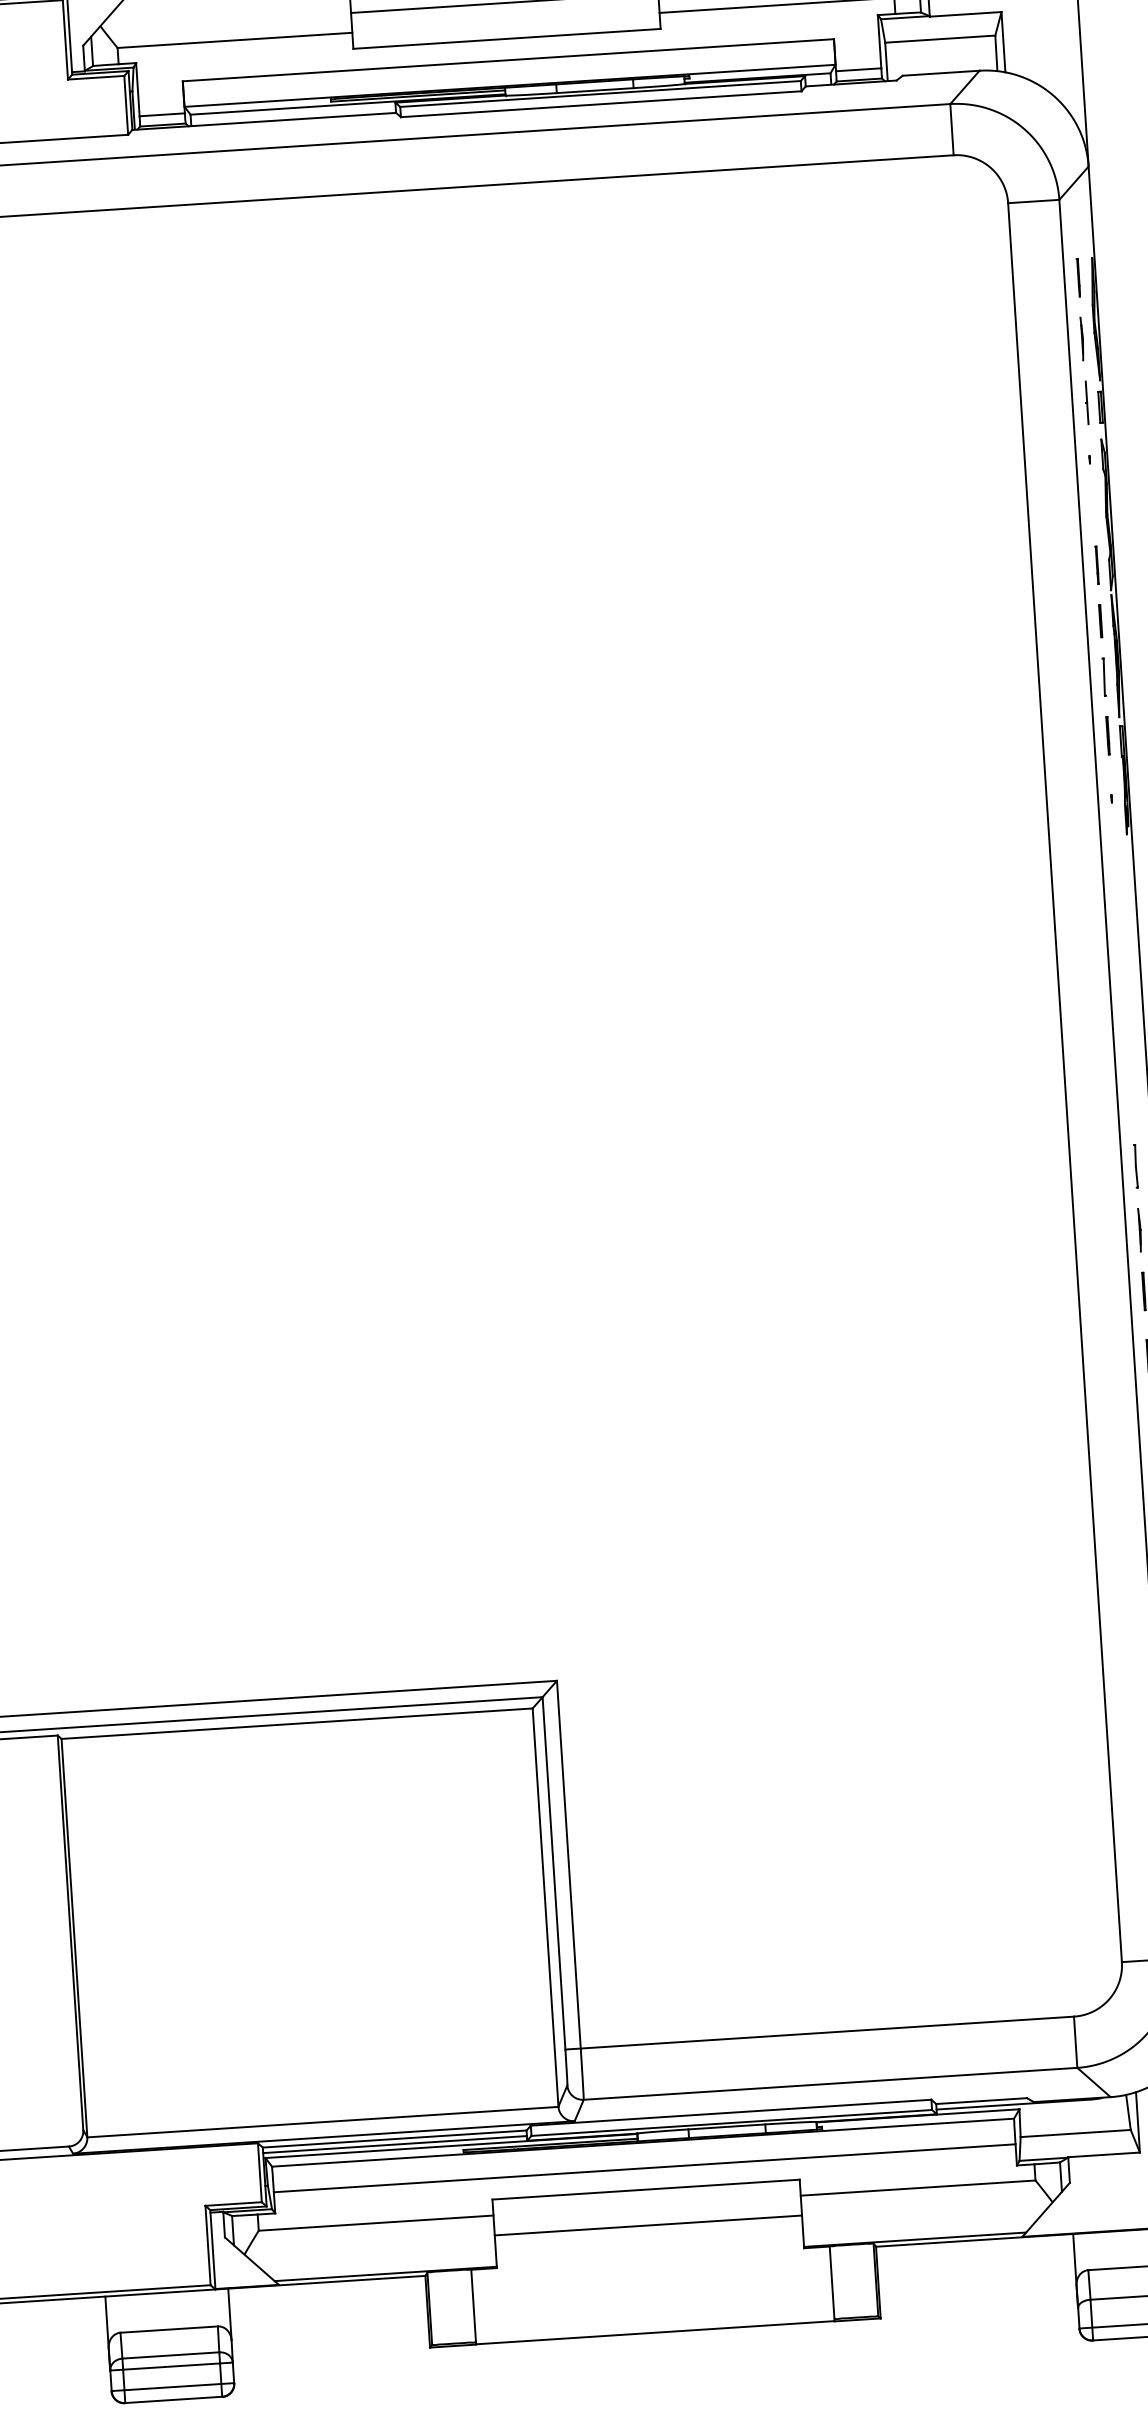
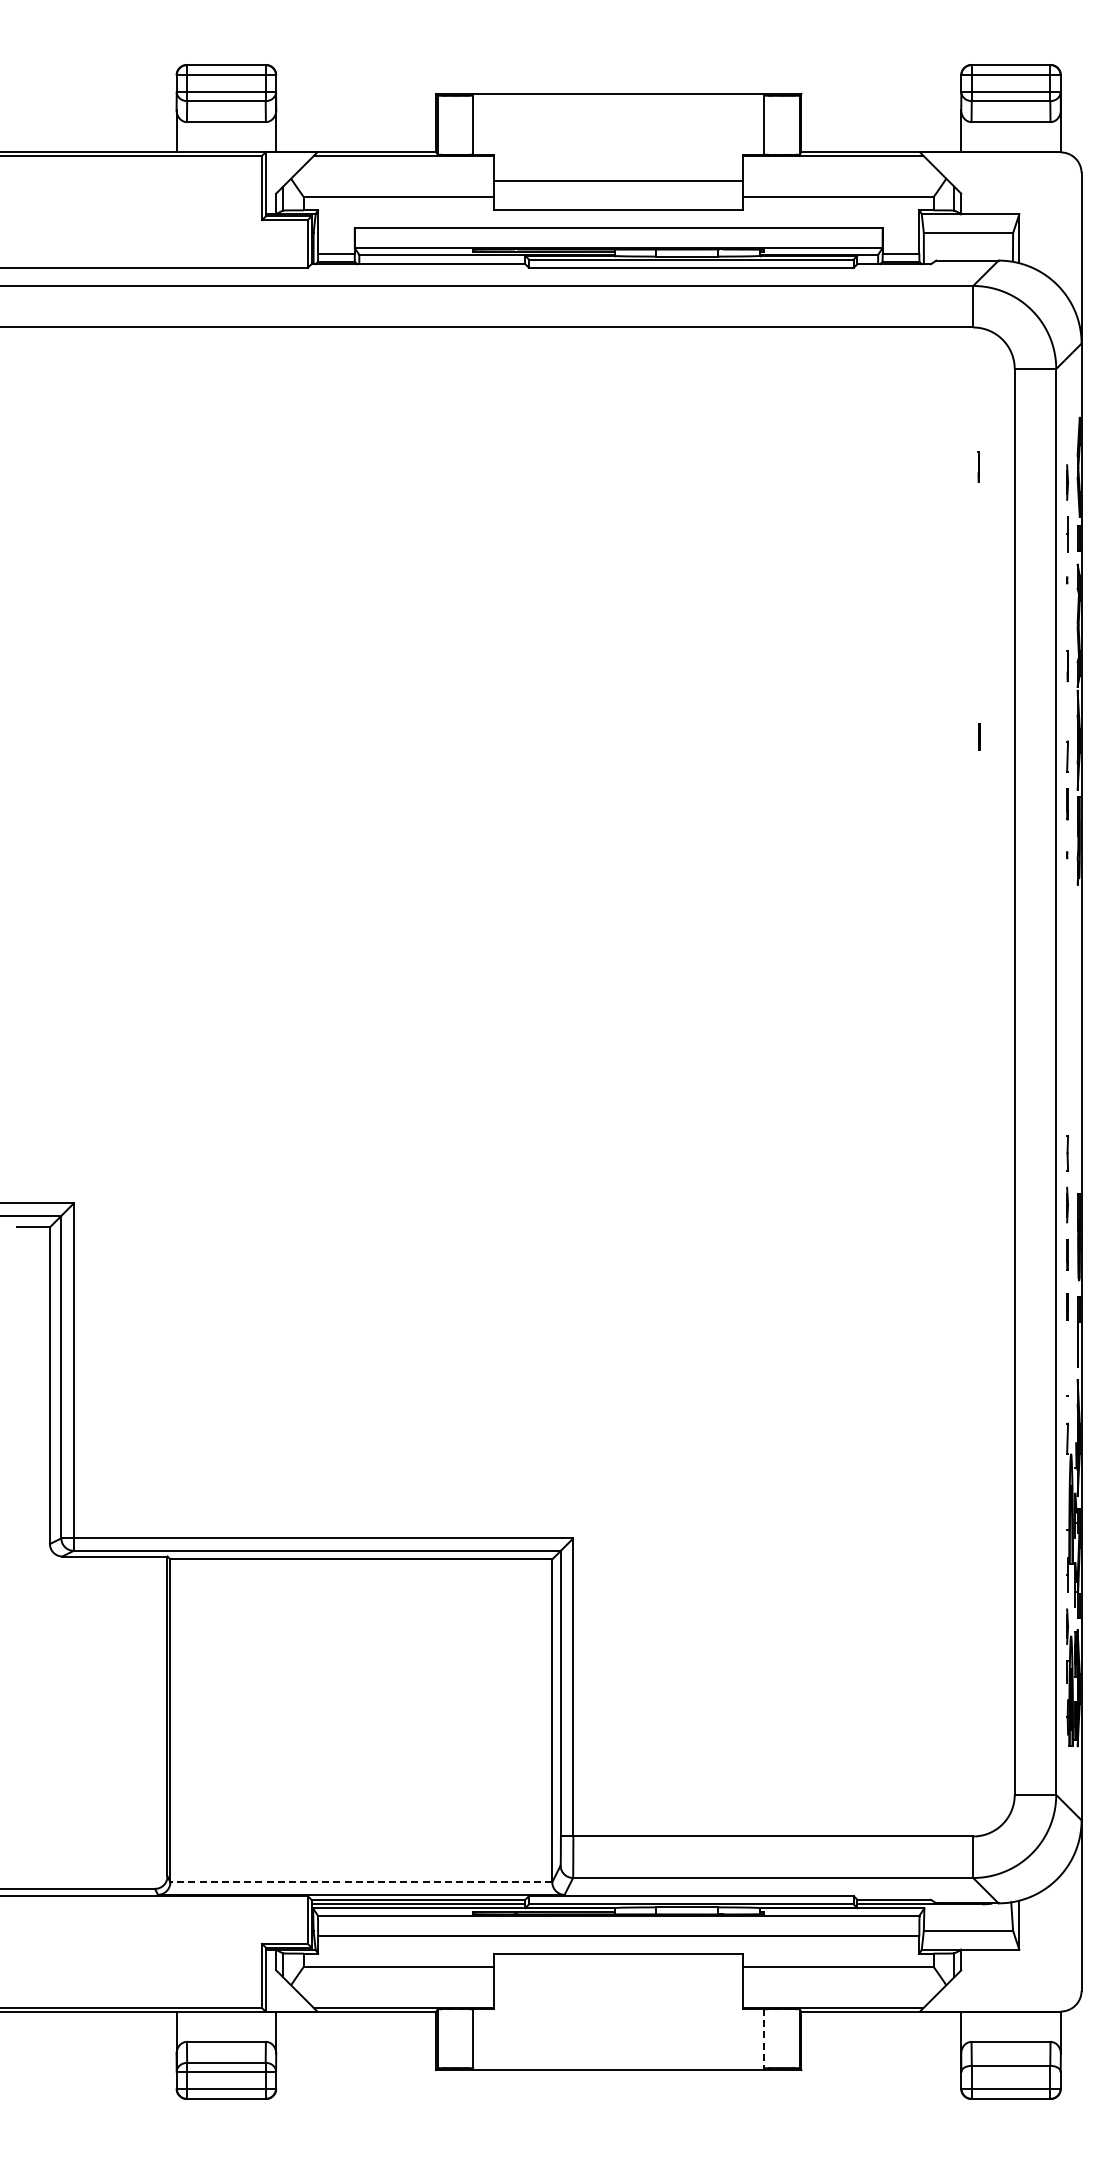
line: (1078, 277) -> (978, 466), moved
line: (1100, 620) -> (979, 736), moved
line: (323, 2122) -> (361, 1882), solid -> dashed
line: (648, 2225) -> (618, 1982), removed
line: (832, 2283) -> (764, 2039), solid -> dashed

